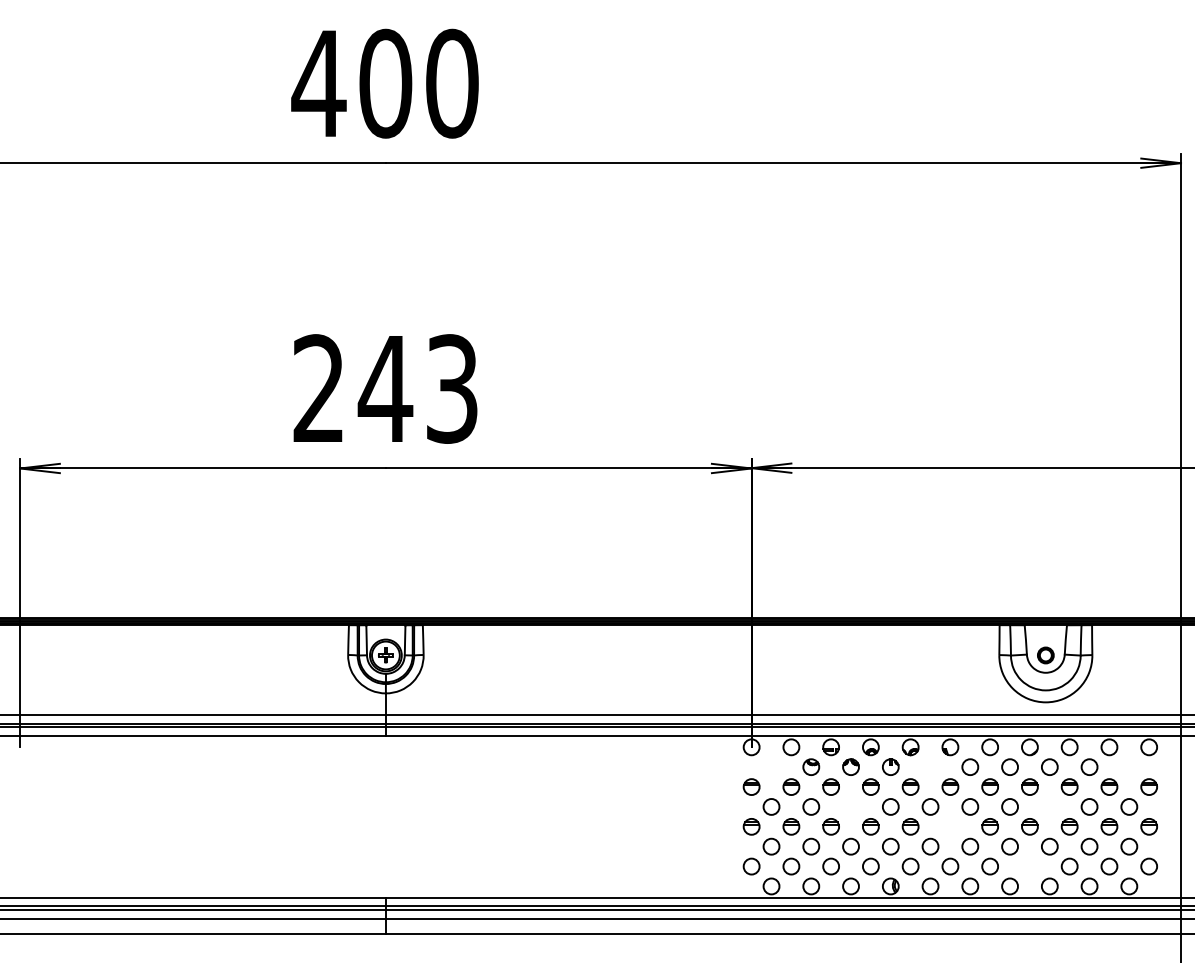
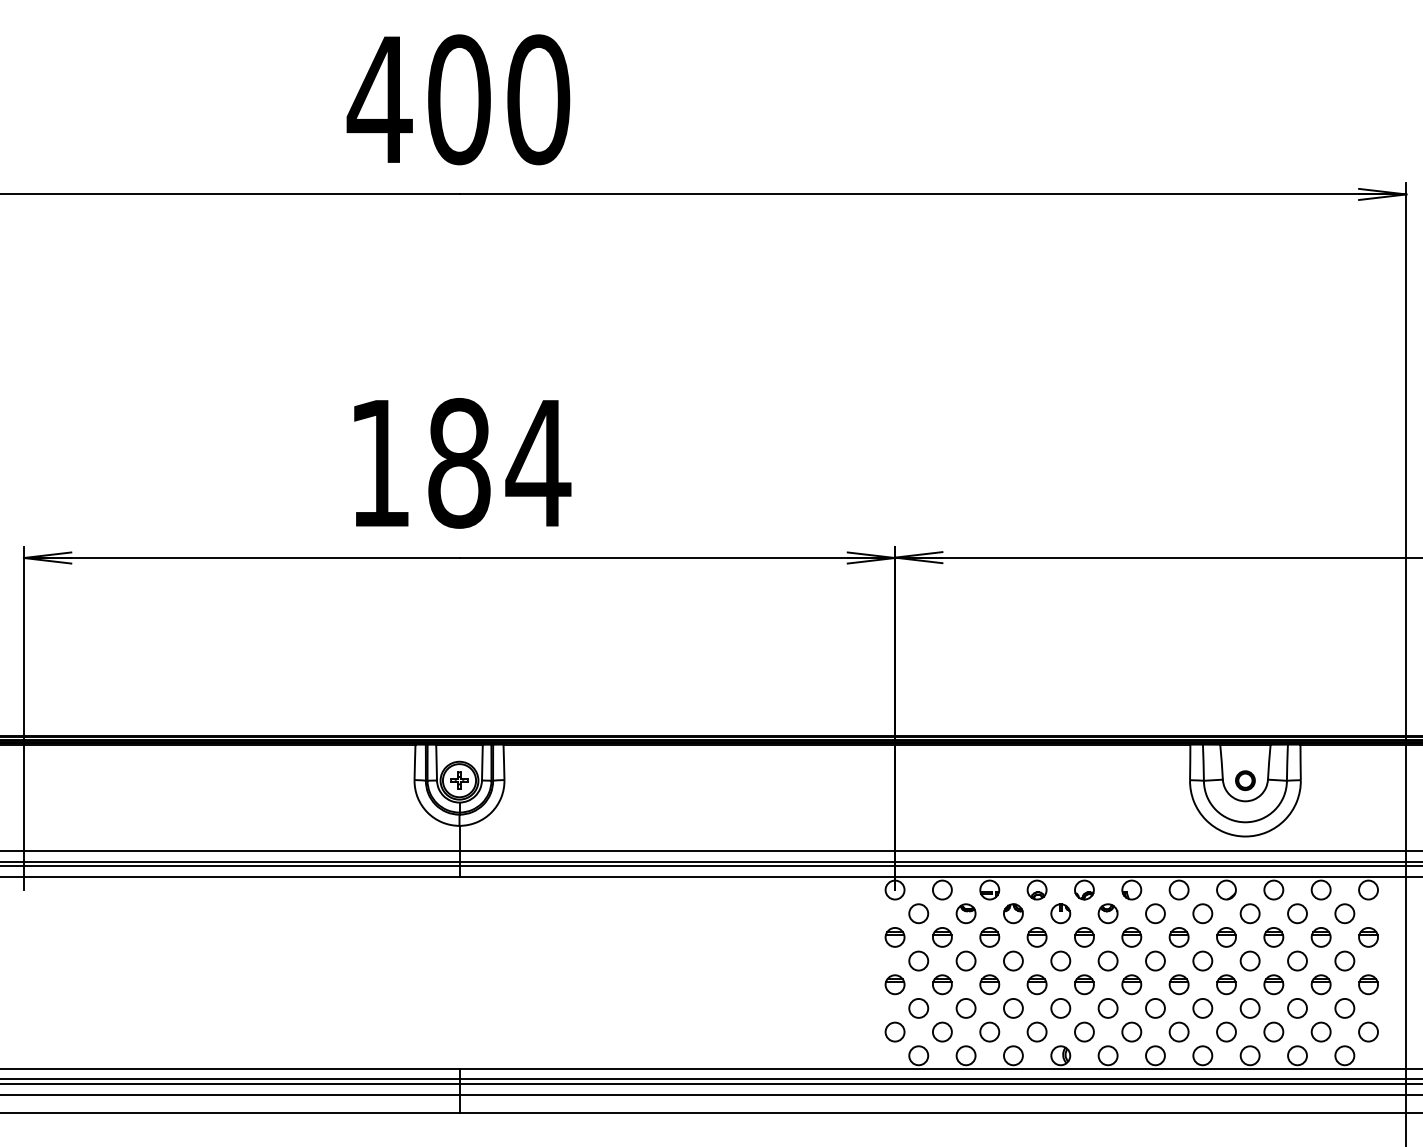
text: (386, 388) -> (460, 462), 243 -> 184
circle: (771, 766) -> (918, 912), added
part: (930, 766) -> (1108, 912), added
circle: (1129, 766) -> (1345, 912), added
circle: (850, 806) -> (1012, 960), added
circle: (1049, 806) -> (1249, 960), added
part: (950, 826) -> (1131, 984), added
circle: (1029, 866) -> (1225, 1031), added

